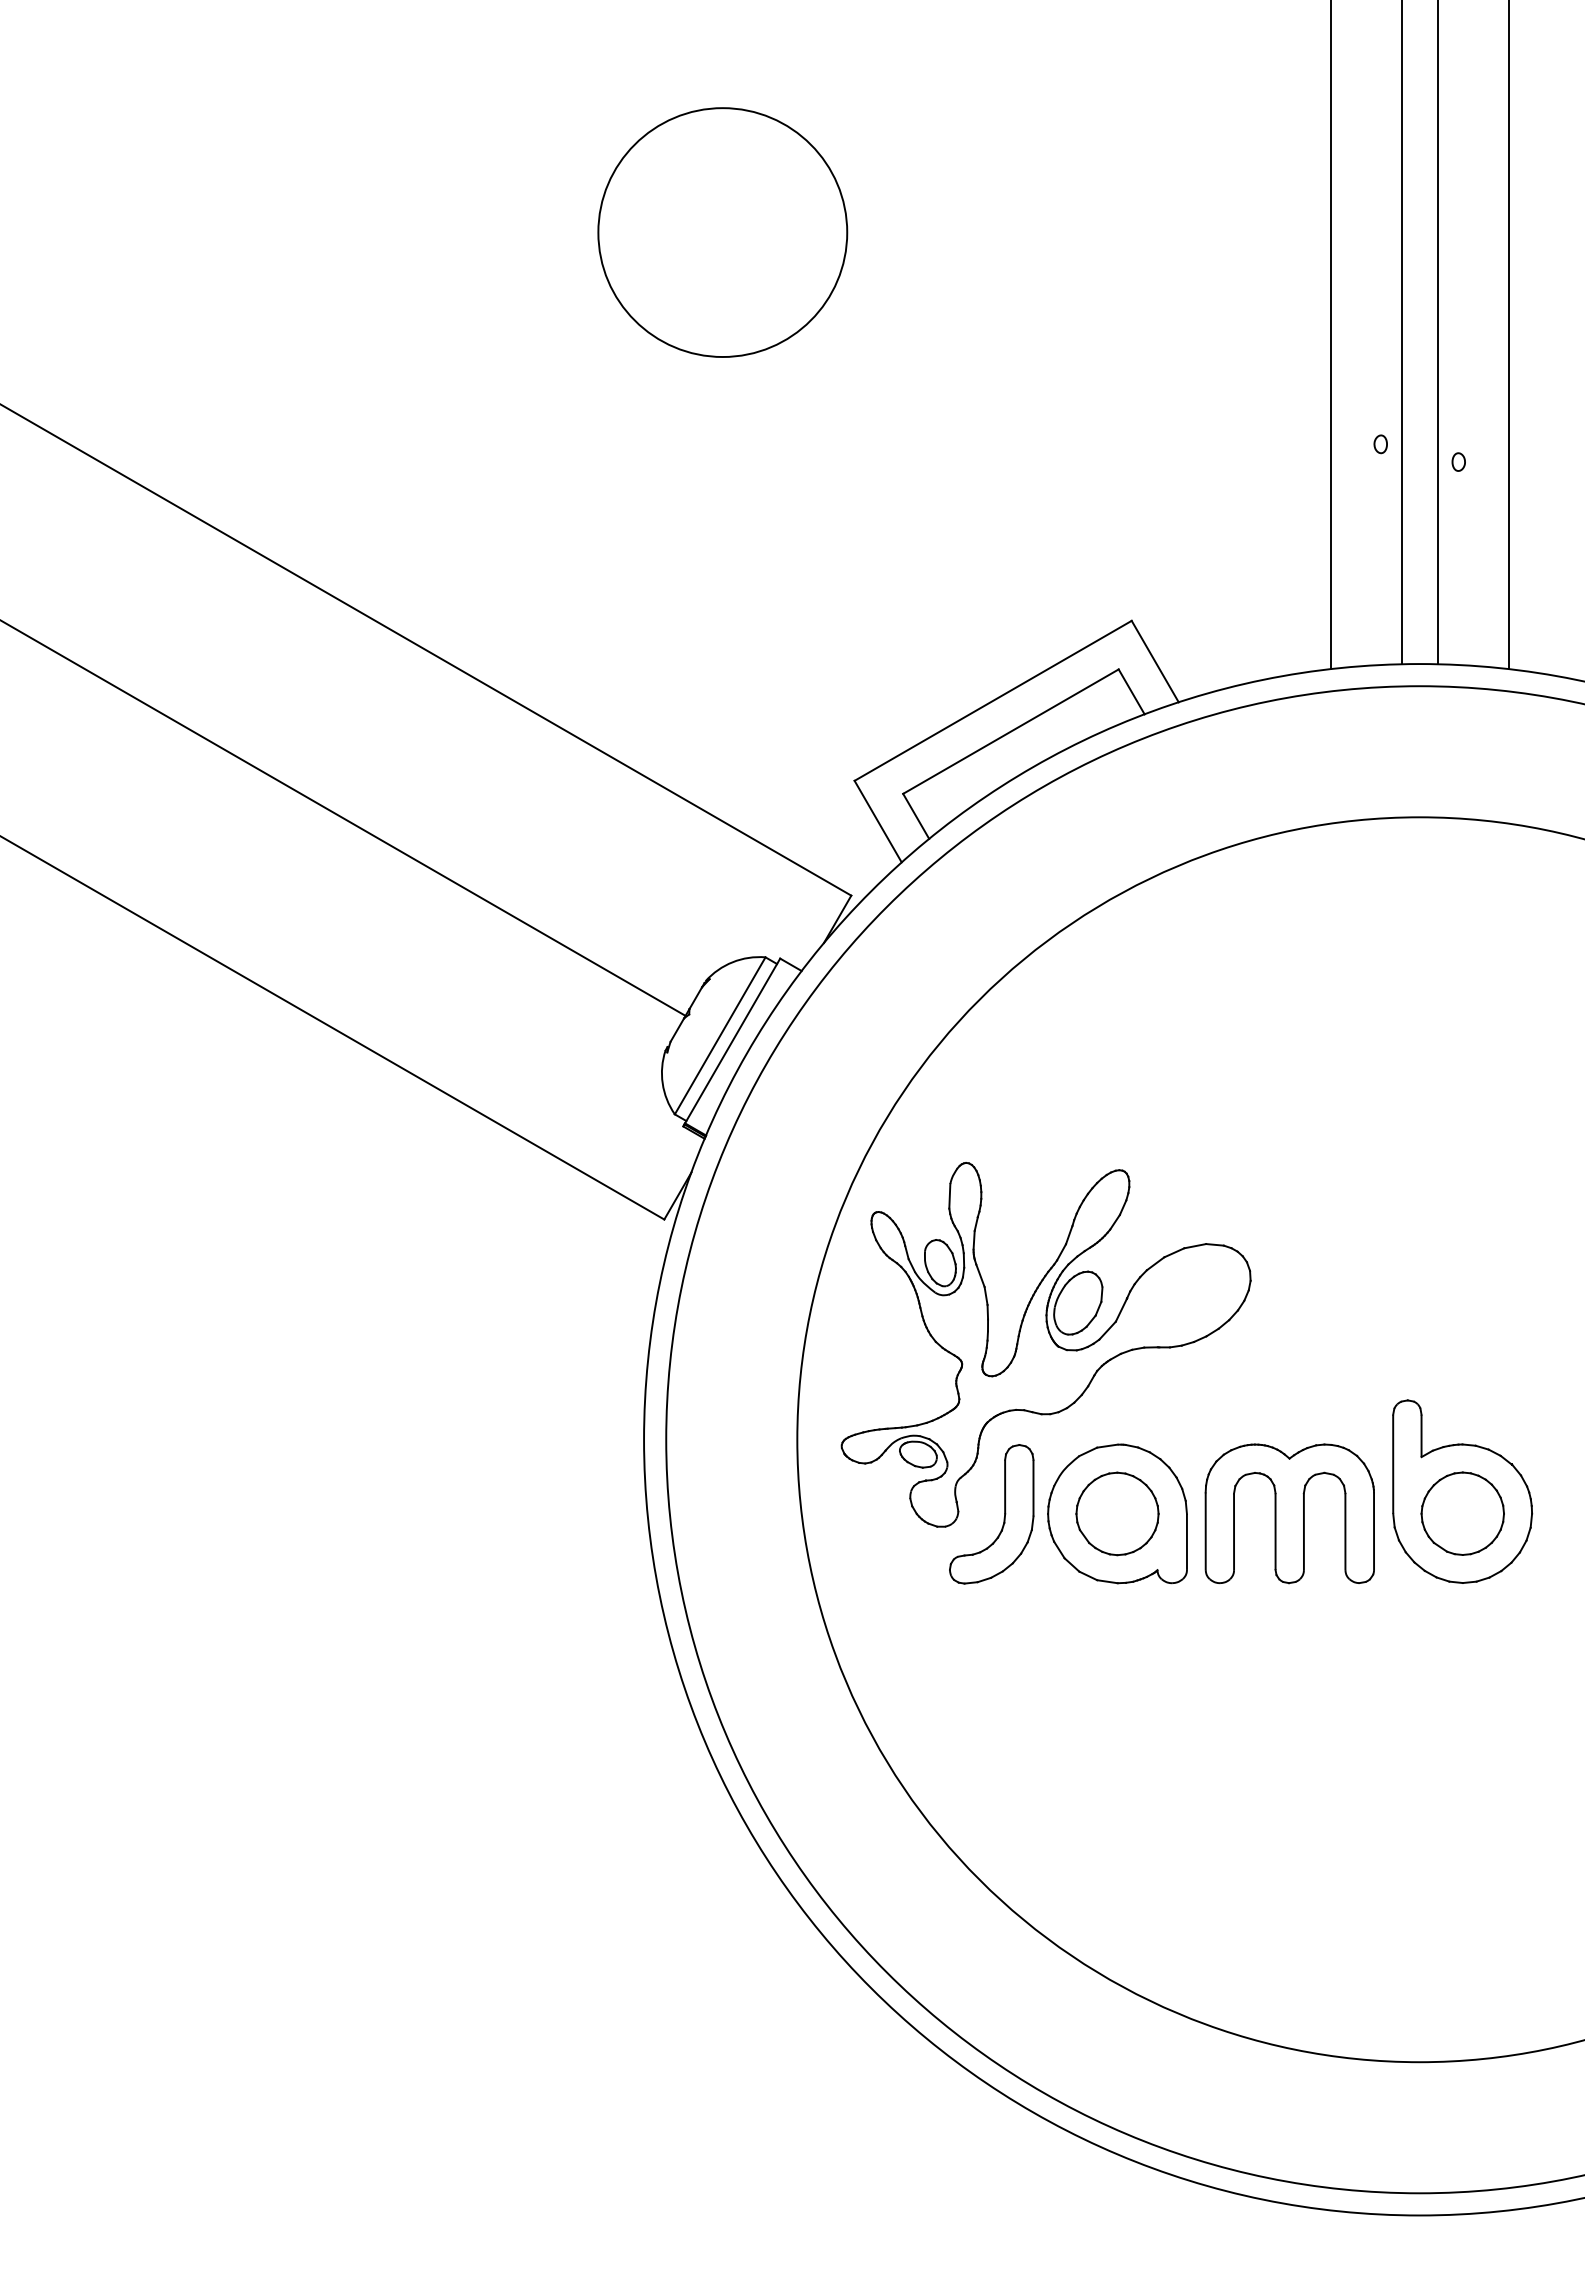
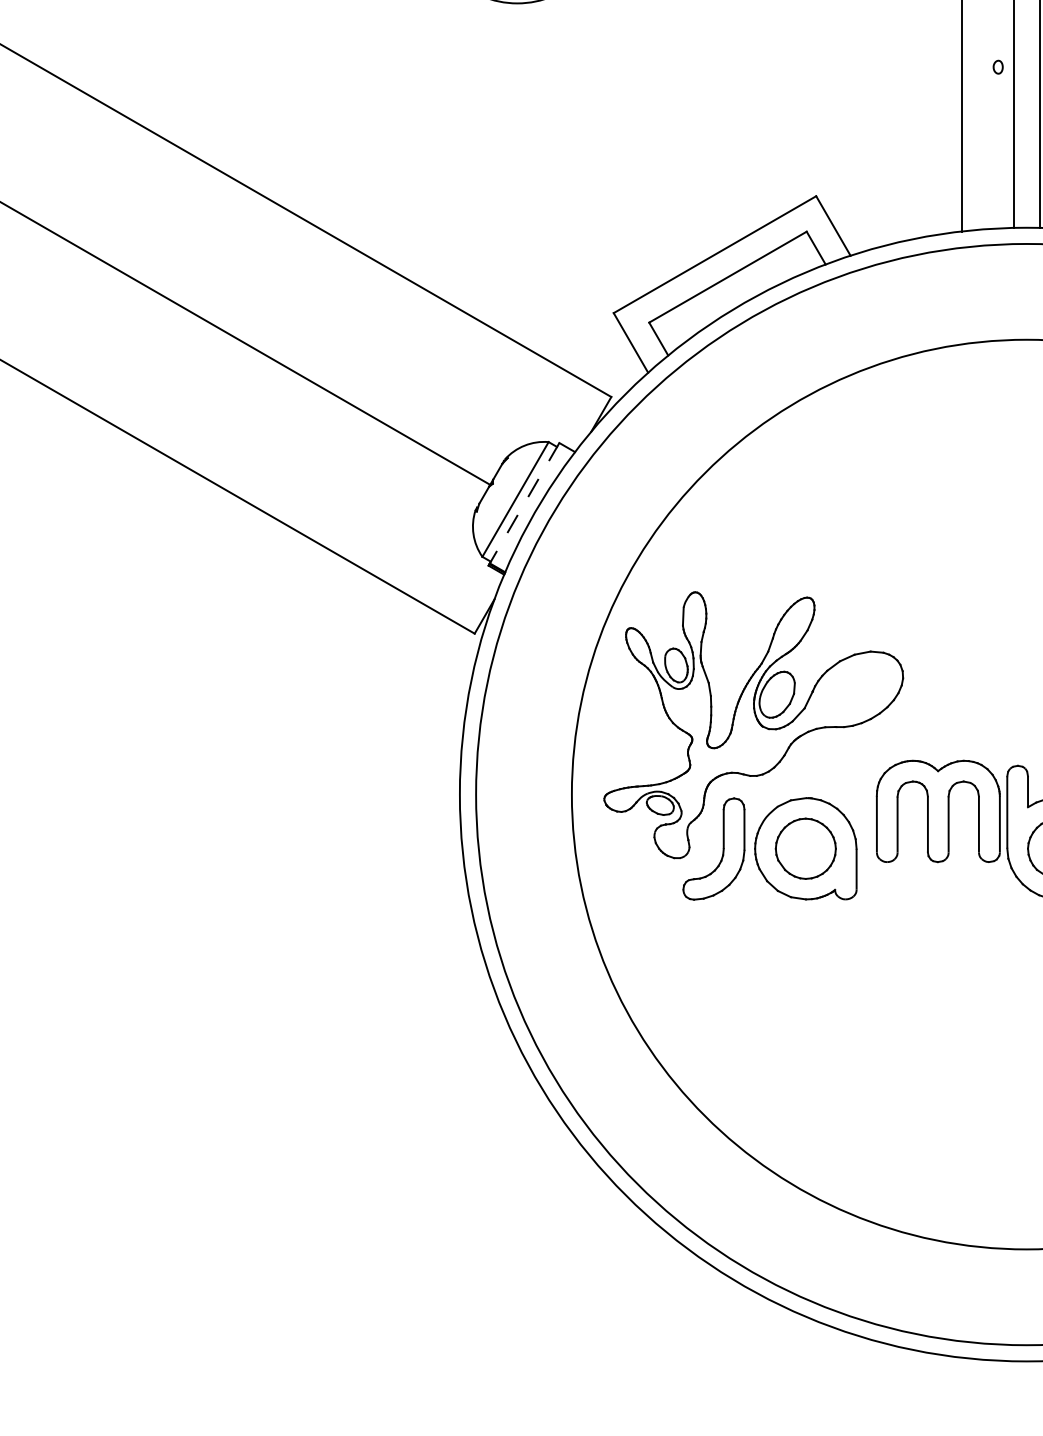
line: (732, 1041) -> (524, 503), solid -> dashed
part: (1289, 1513) -> (938, 811), moved

